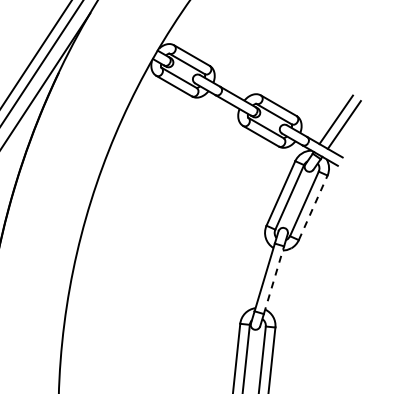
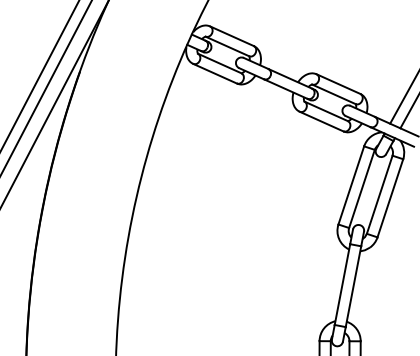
line: (313, 207) -> (390, 197), dashed -> solid
line: (274, 279) -> (353, 285), dashed -> solid

